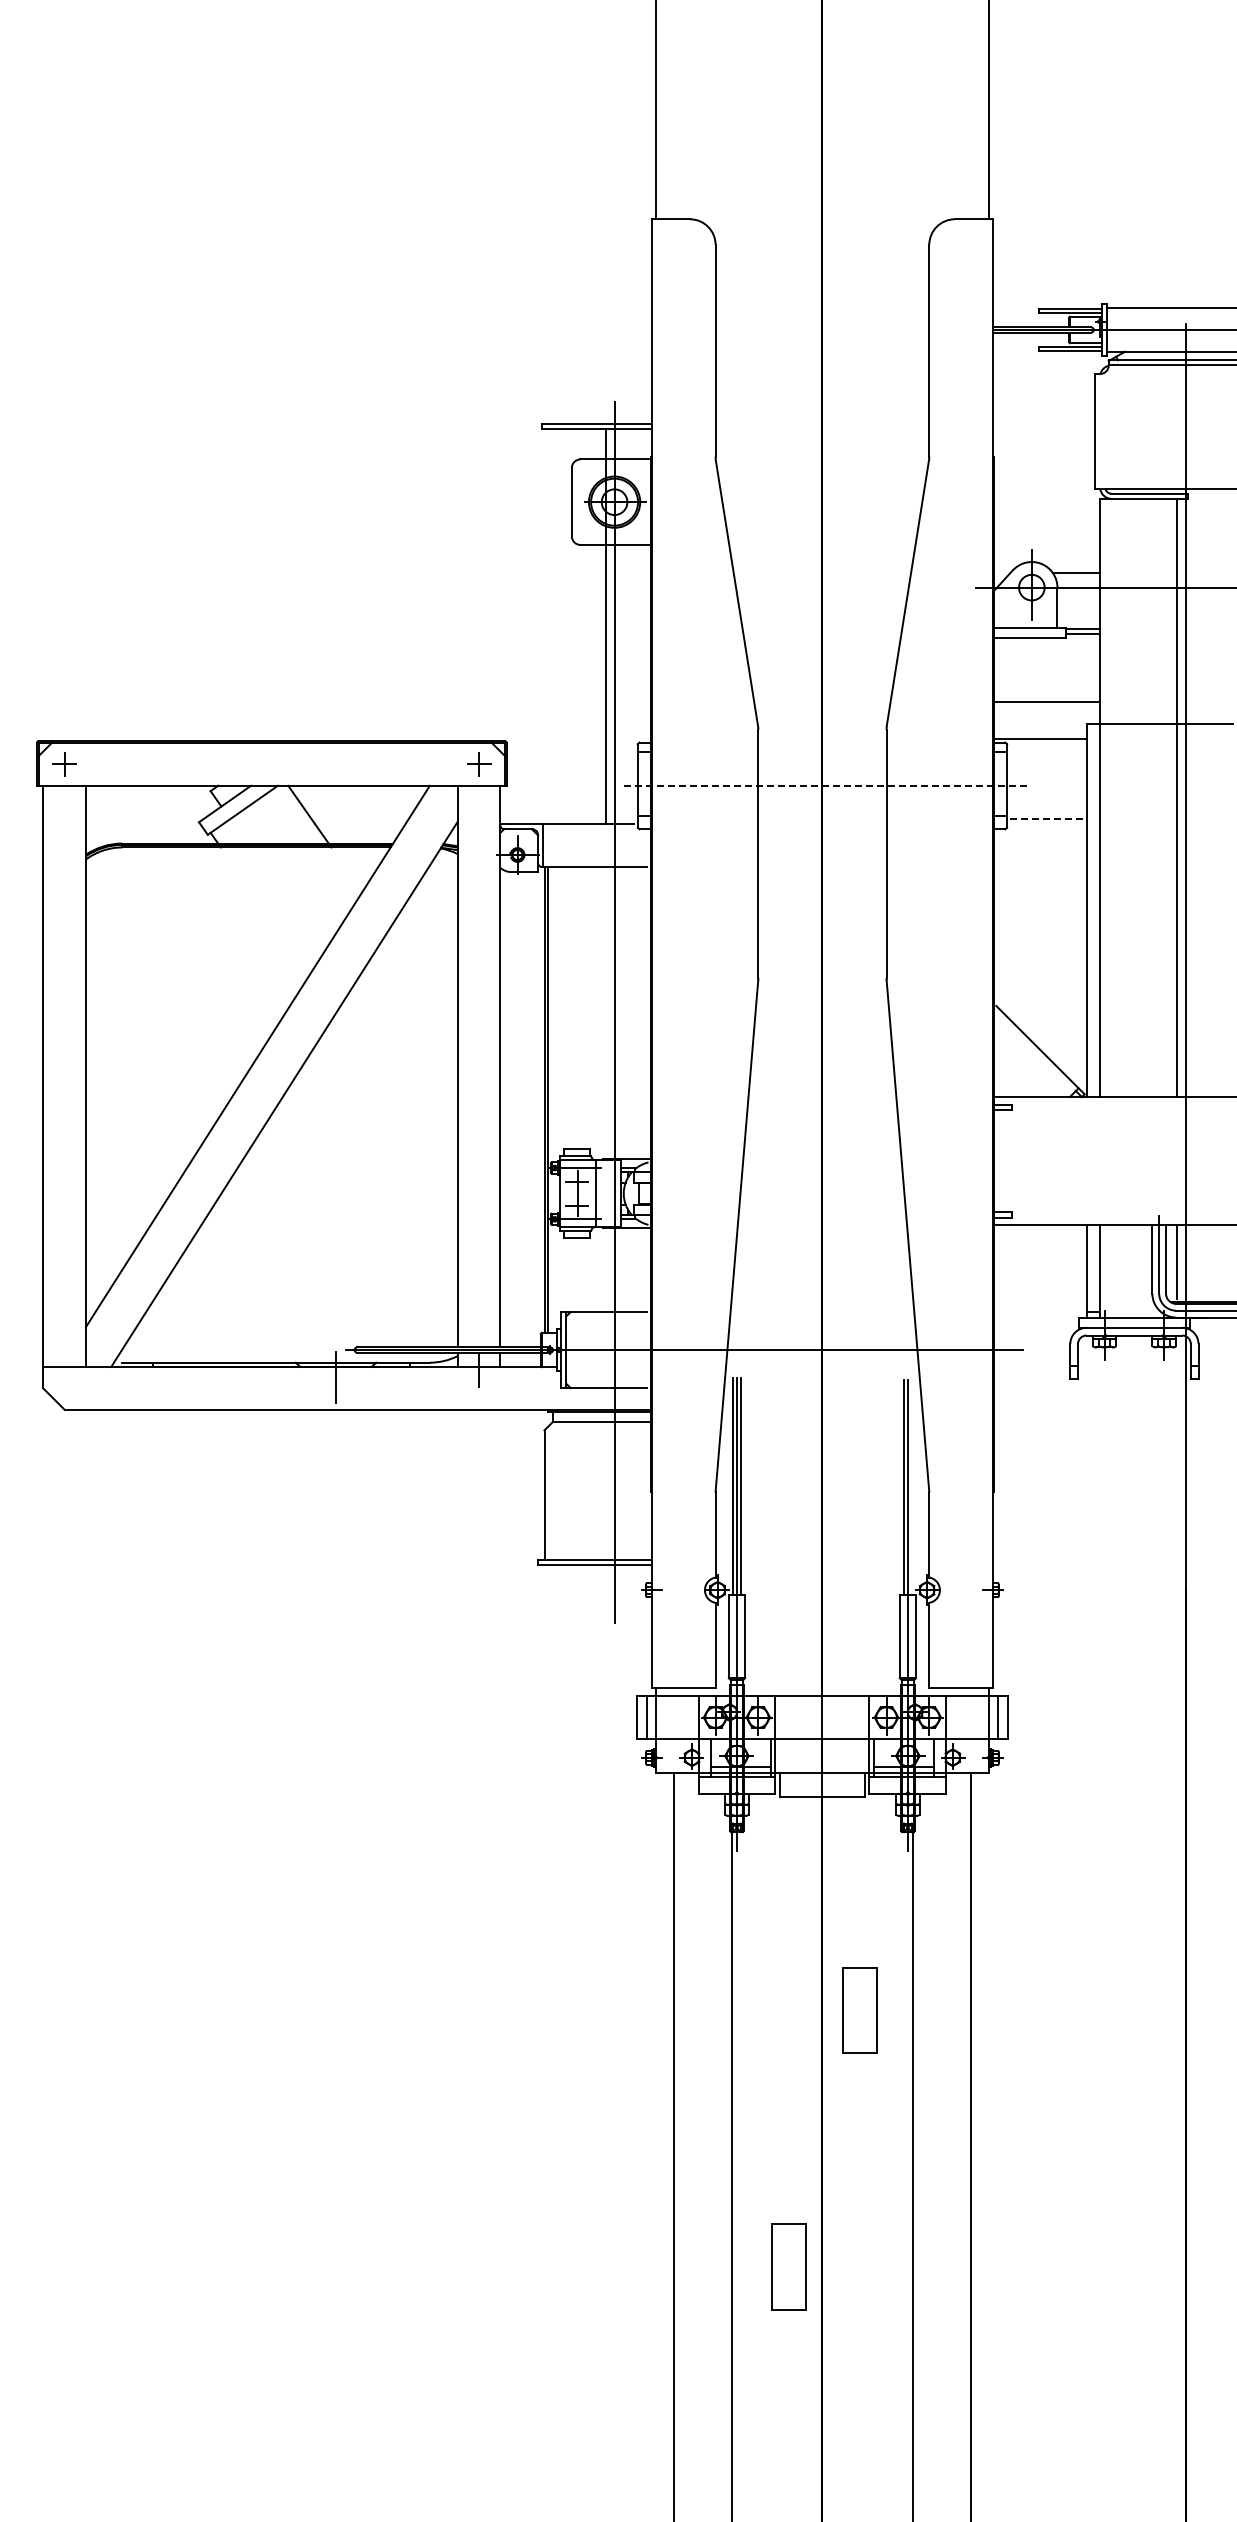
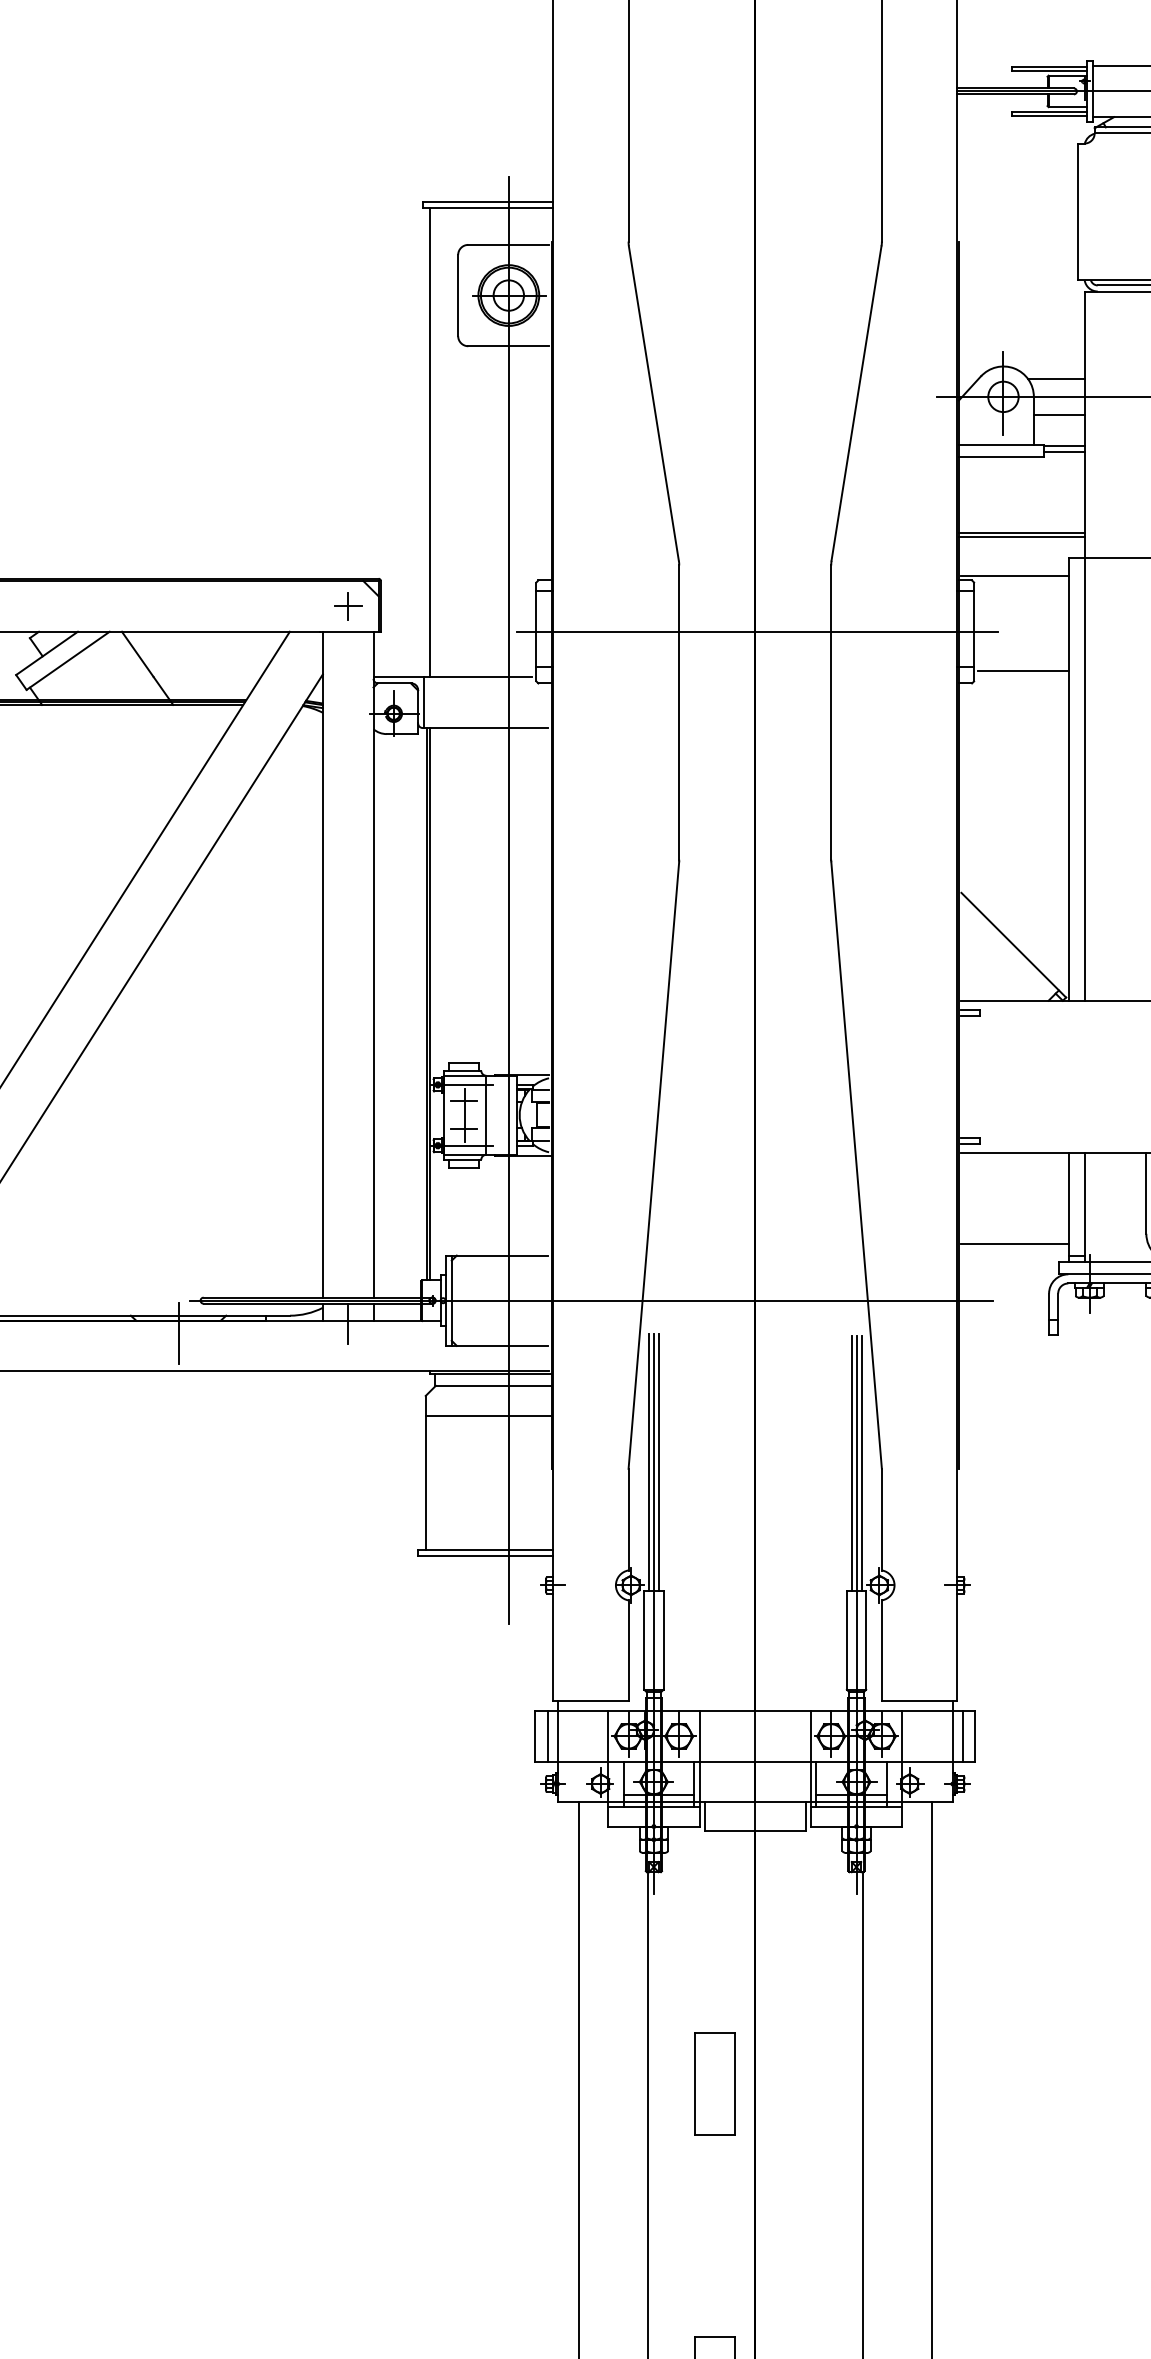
line: (1078, 602) -> (1058, 414), added
line: (605, 626) -> (429, 442), moved
line: (1047, 706) -> (1022, 537), added
line: (824, 785) -> (757, 631), dashed -> solid
line: (1049, 819) -> (1024, 671), dashed -> solid
line: (1041, 1302) -> (1014, 1244), added
line: (597, 1447) -> (488, 1416), added
line: (912, 1487) -> (861, 1463), added
part: (859, 2010) -> (714, 2083), moved

